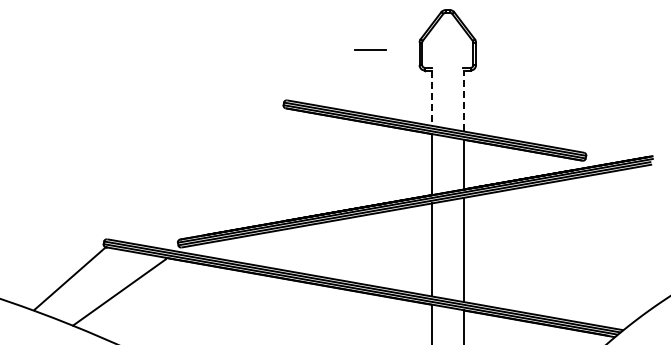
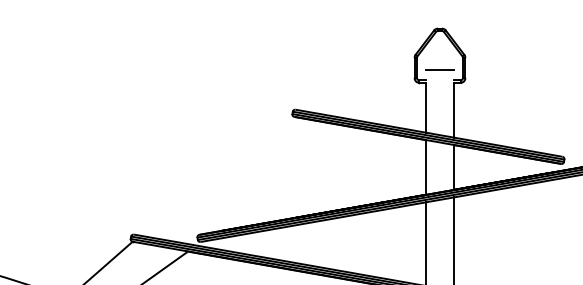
line: (370, 49) -> (439, 69), moved
line: (431, 98) -> (425, 108), dashed -> solid
line: (463, 100) -> (454, 109), dashed -> solid

